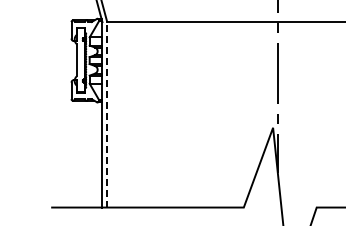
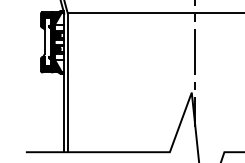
fill: (85, 60) -> (51, 42), added
line: (107, 114) -> (67, 82), dashed -> solid

